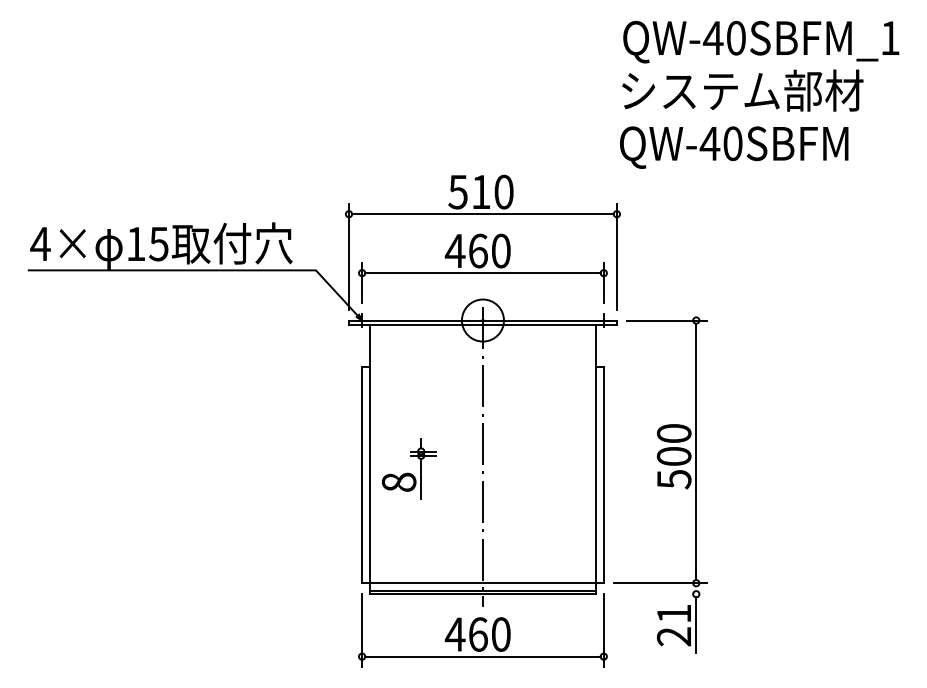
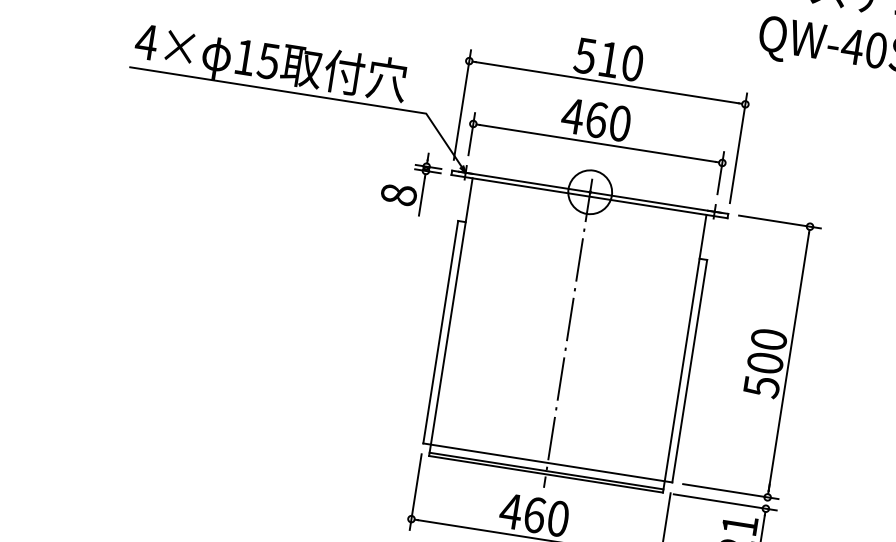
part: (408, 468) -> (410, 182), moved
line: (656, 594) -> (724, 502), added

